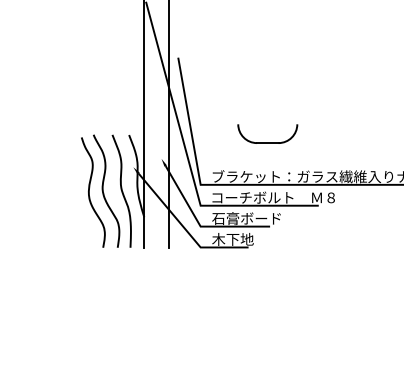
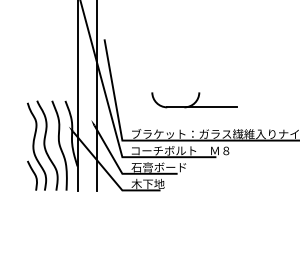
line: (312, 143) -> (211, 107), added
curve: (89, 227) -> (33, 174), added

